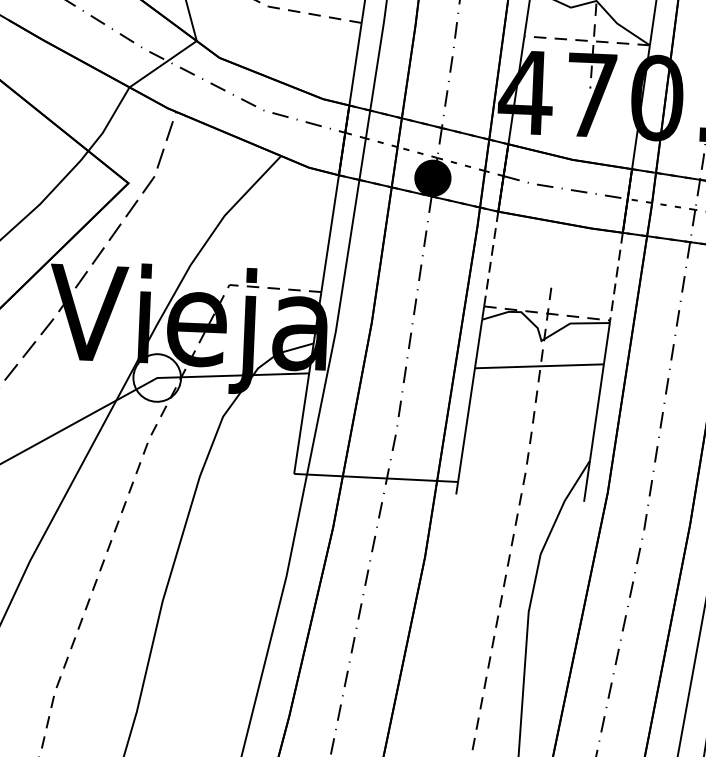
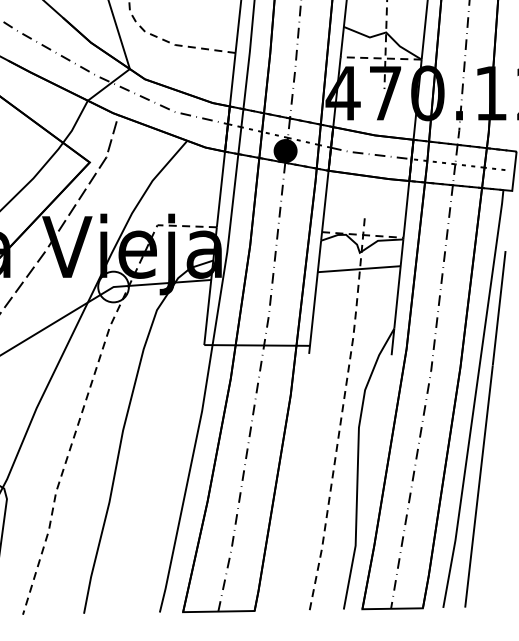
line: (491, 259) -> (325, 201), dashed -> solid
line: (616, 276) -> (406, 209), dashed -> solid

